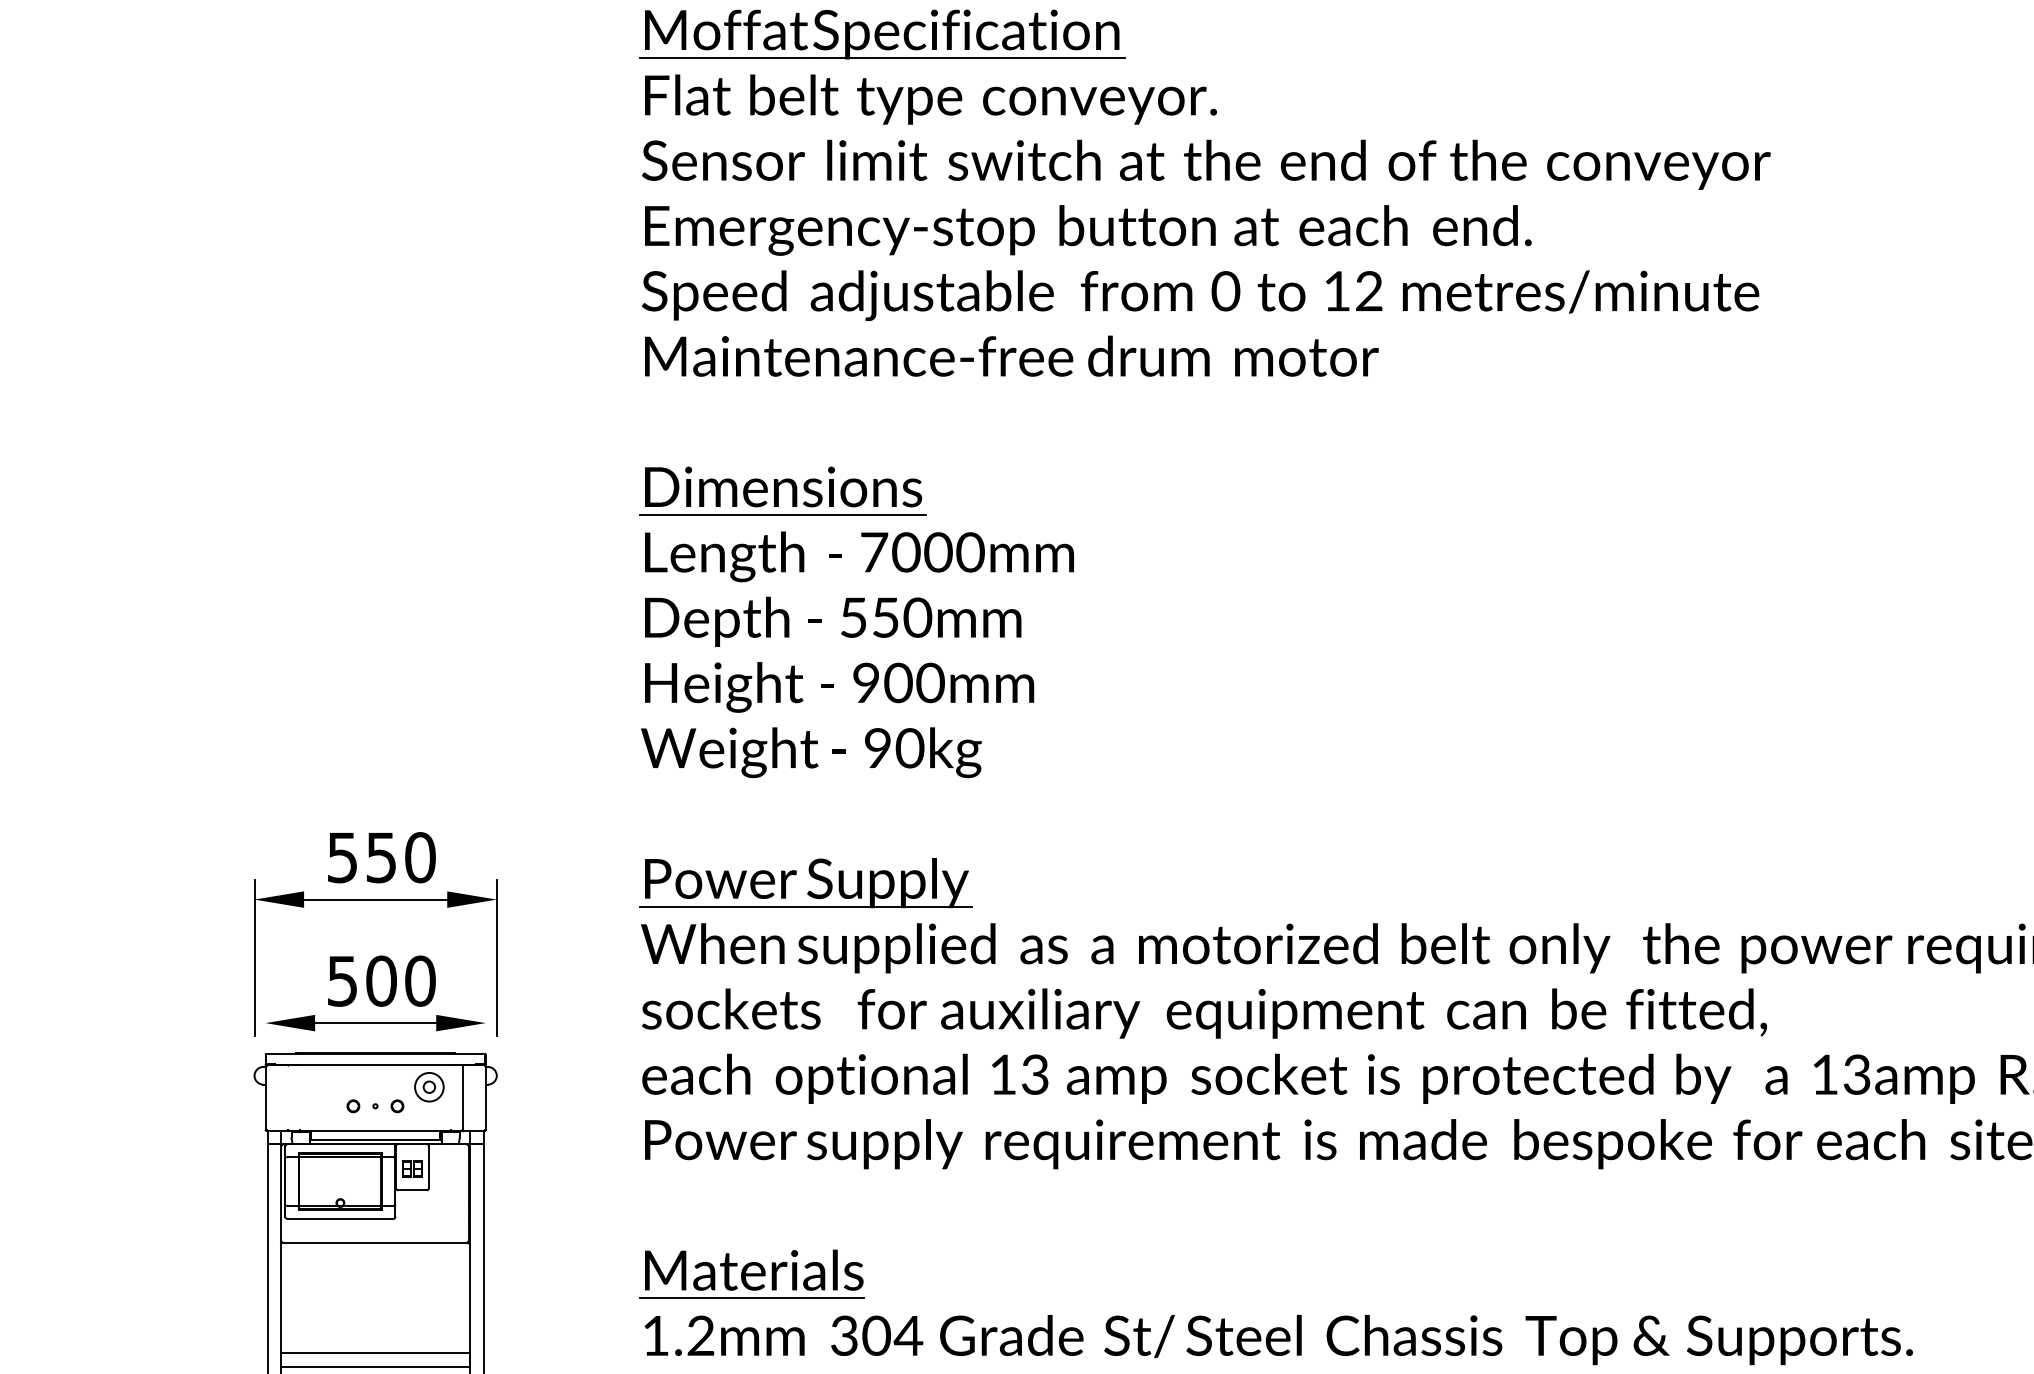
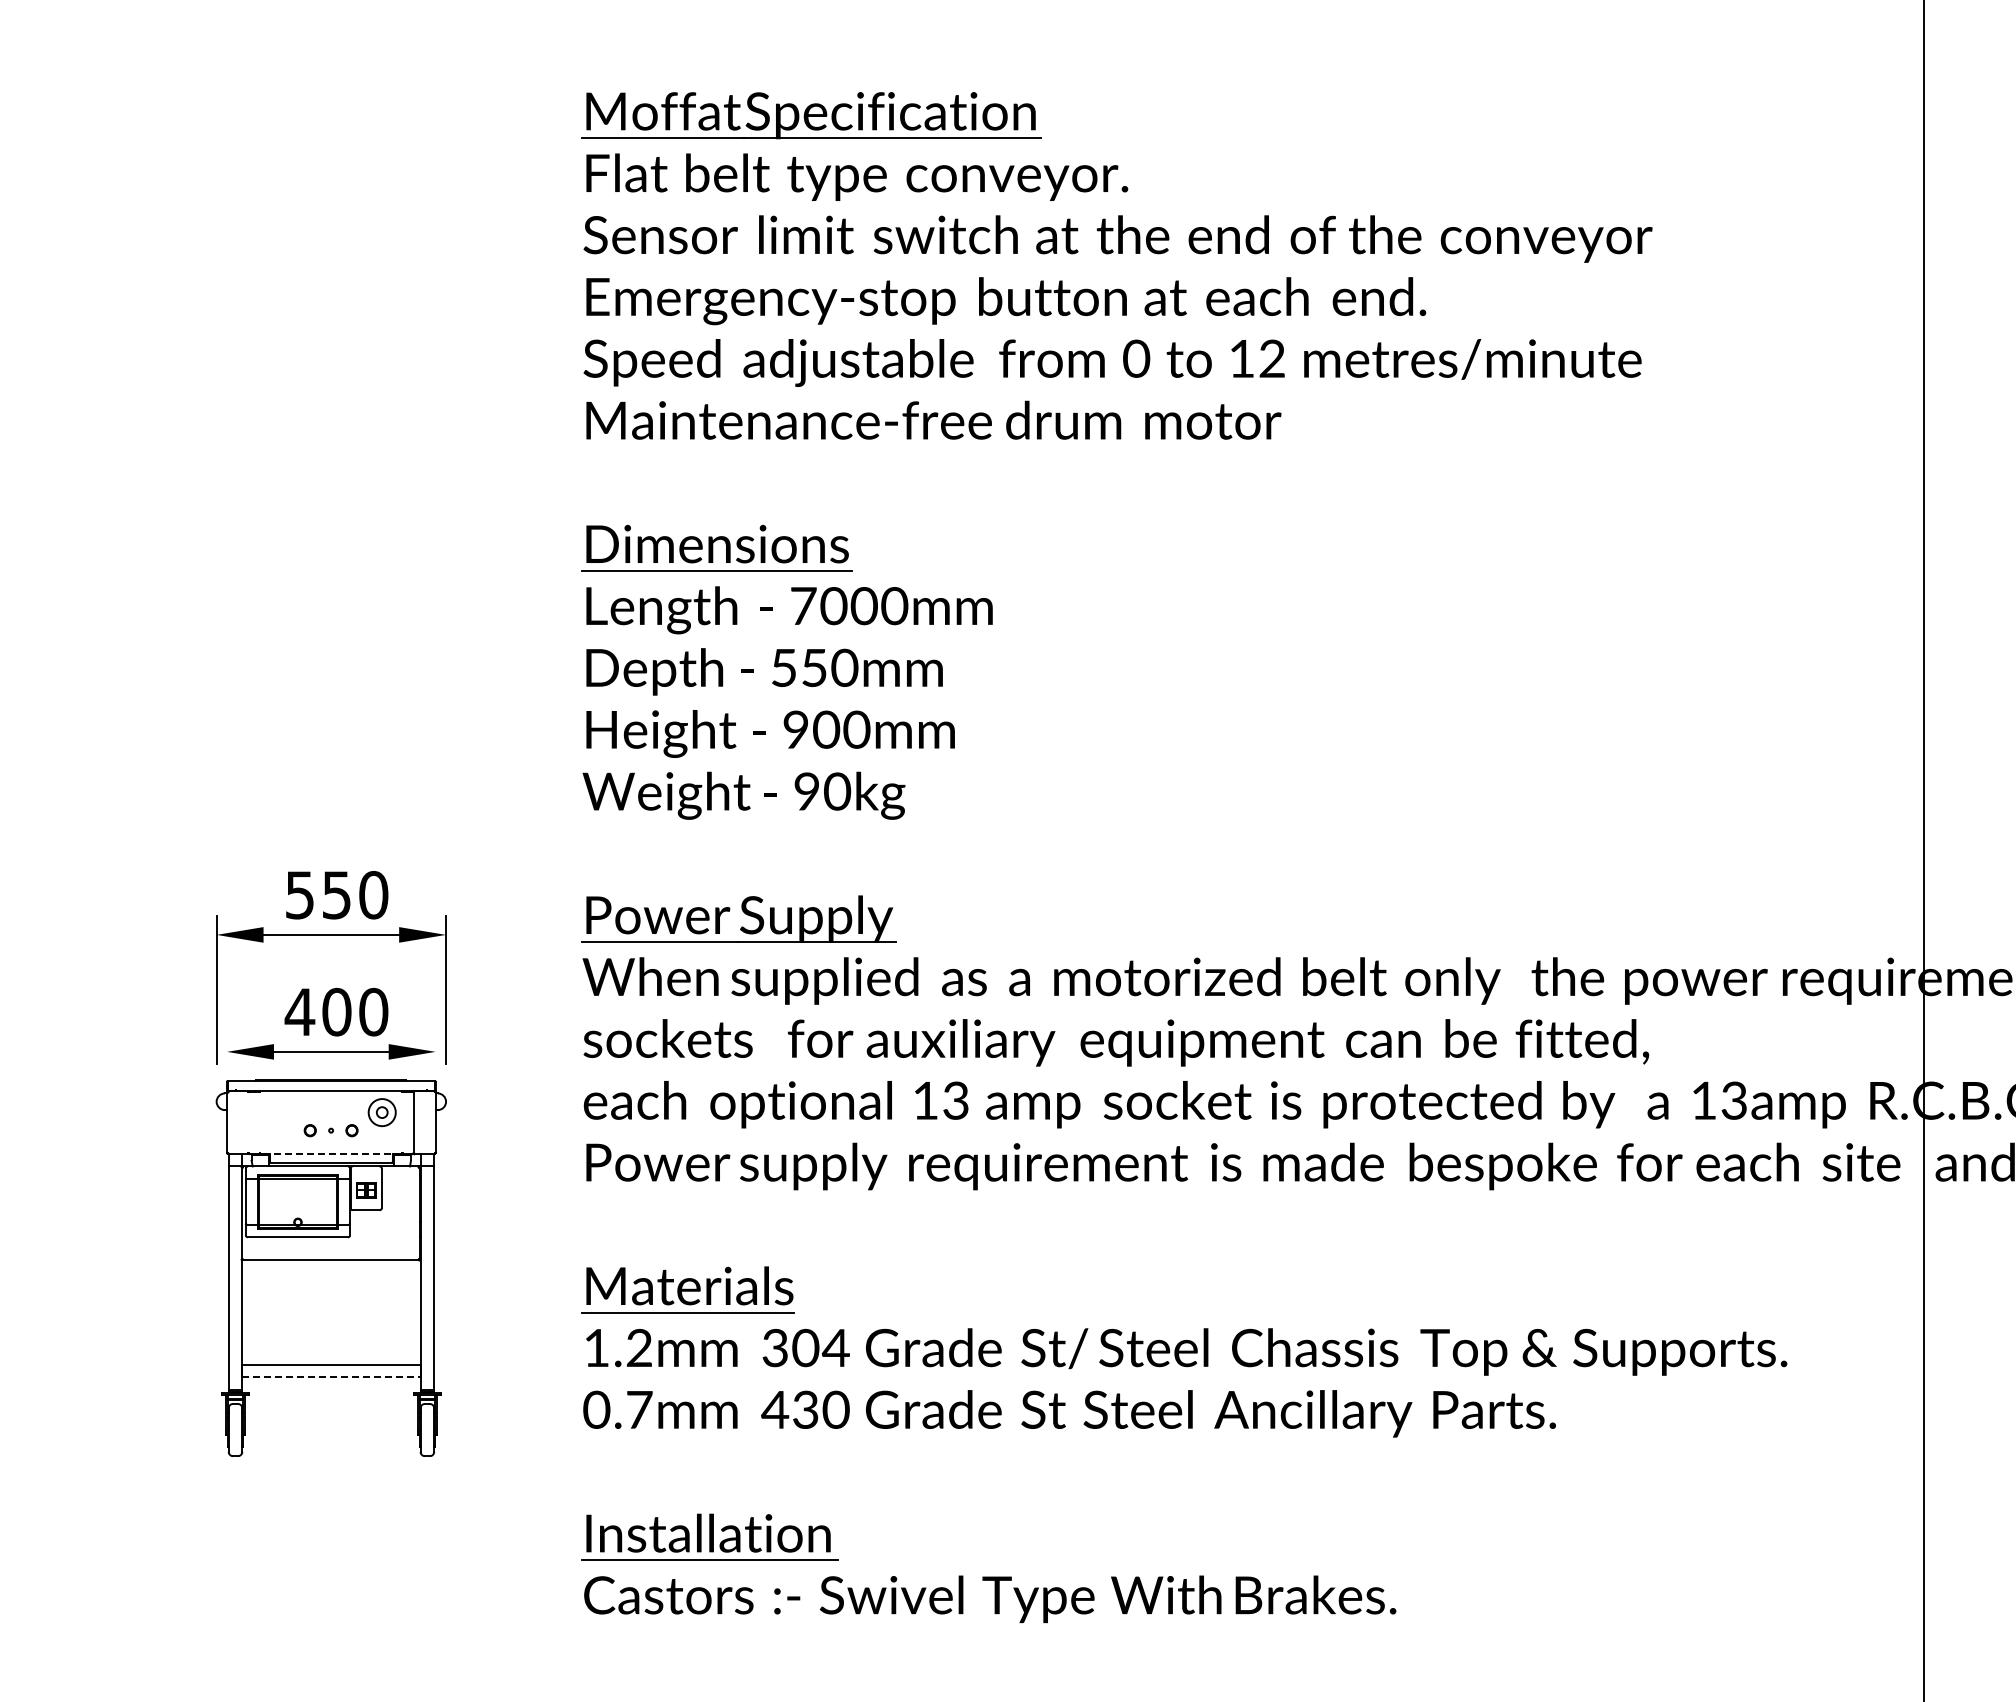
text: (342, 981) -> (299, 1012), 500 -> 400
line: (374, 1131) -> (330, 1154), solid -> dashed
line: (375, 1366) -> (331, 1377), solid -> dashed

